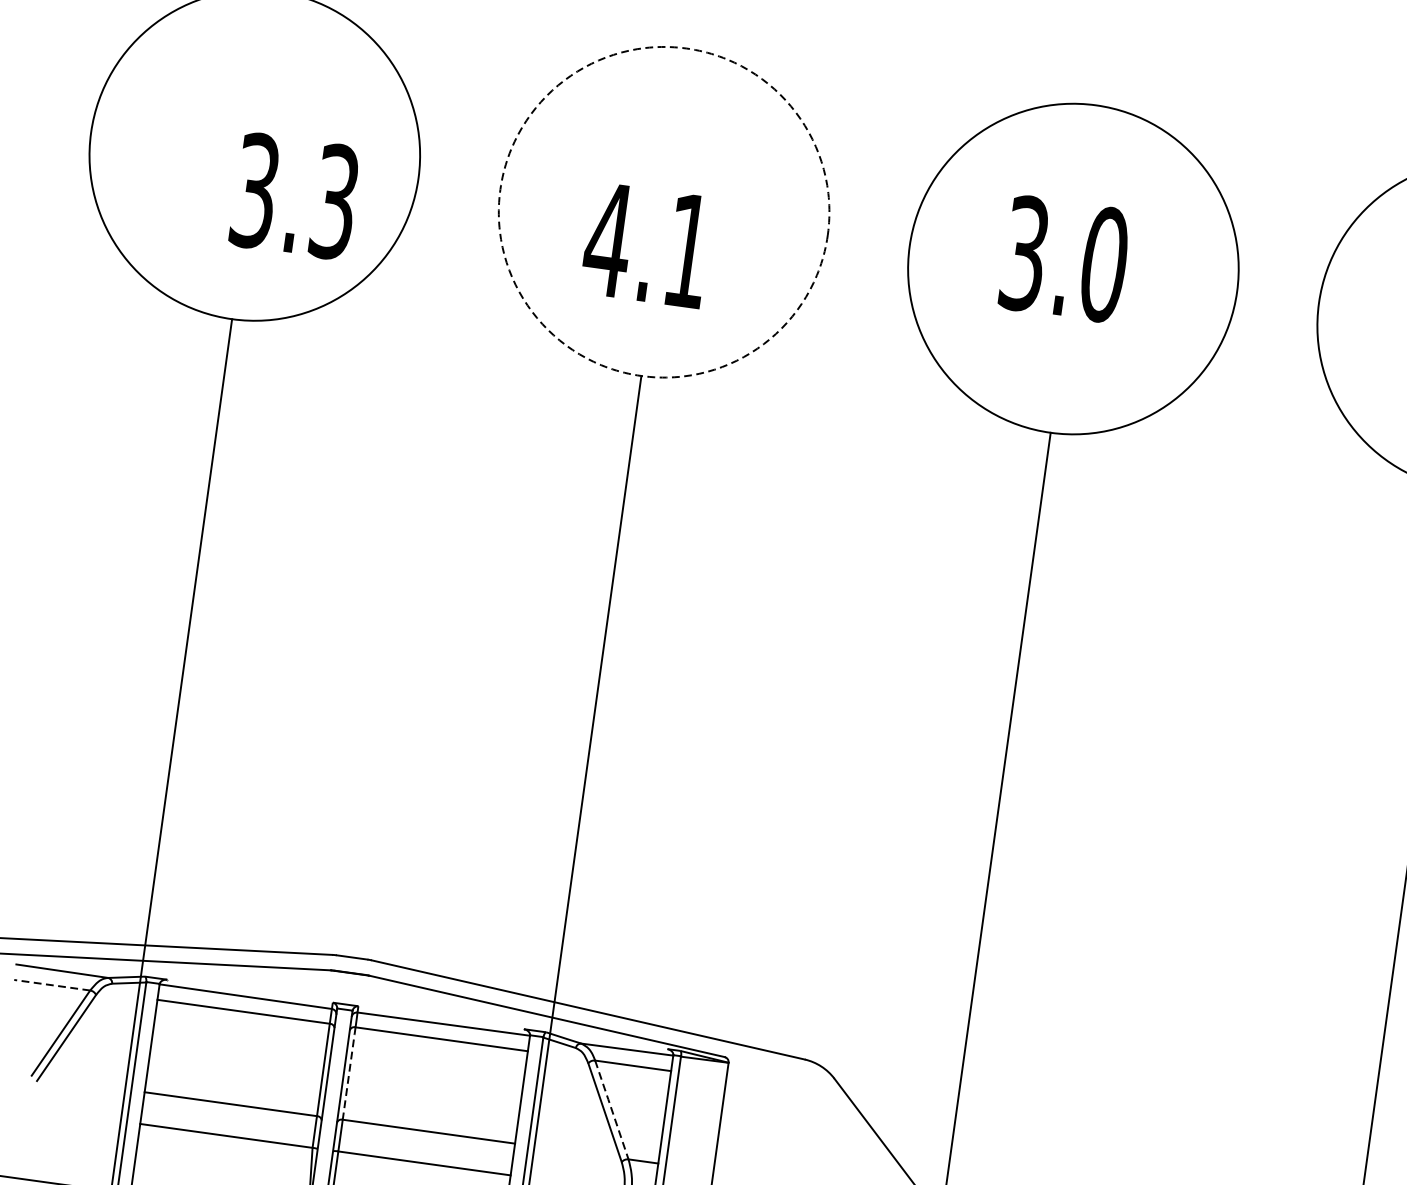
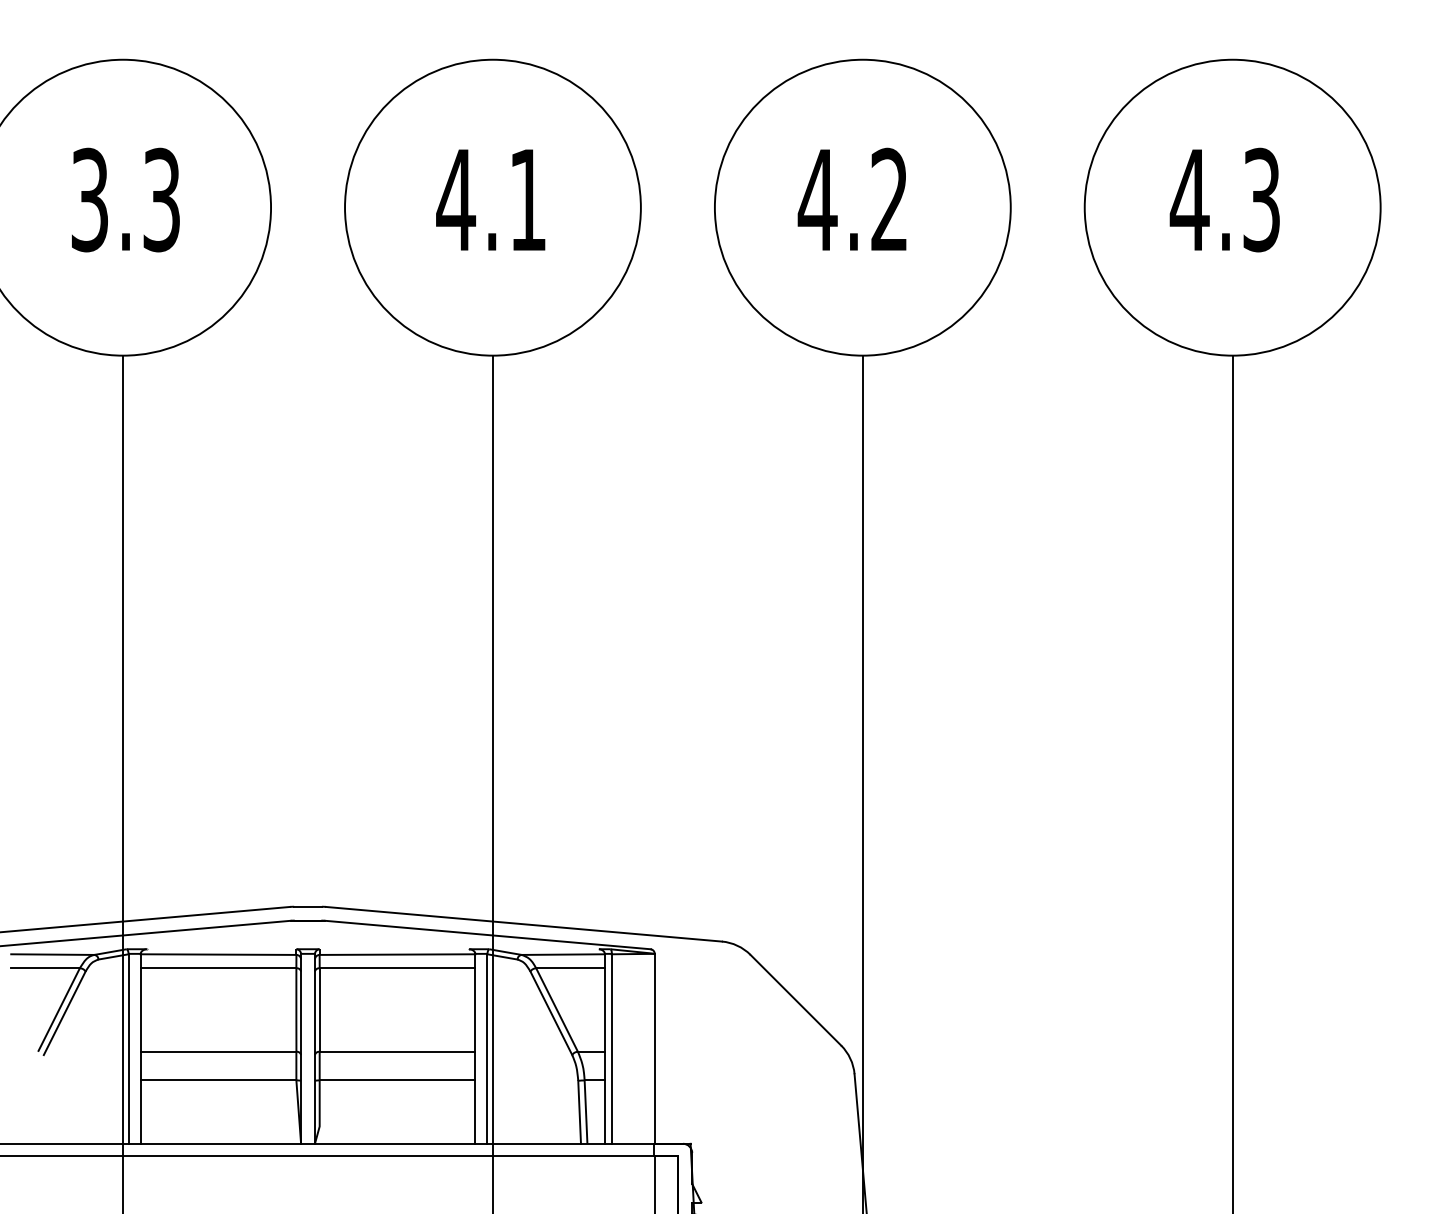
text: (294, 195) -> (125, 199), moved
circle: (663, 211) -> (492, 207), dashed -> solid
text: (646, 244) -> (490, 199), moved
text: (1063, 258) -> (852, 199), 3.0 -> 4.2
line: (52, 985) -> (45, 968), dashed -> solid
line: (349, 1071) -> (319, 1008), dashed -> solid
line: (611, 1109) -> (556, 1009), dashed -> solid

